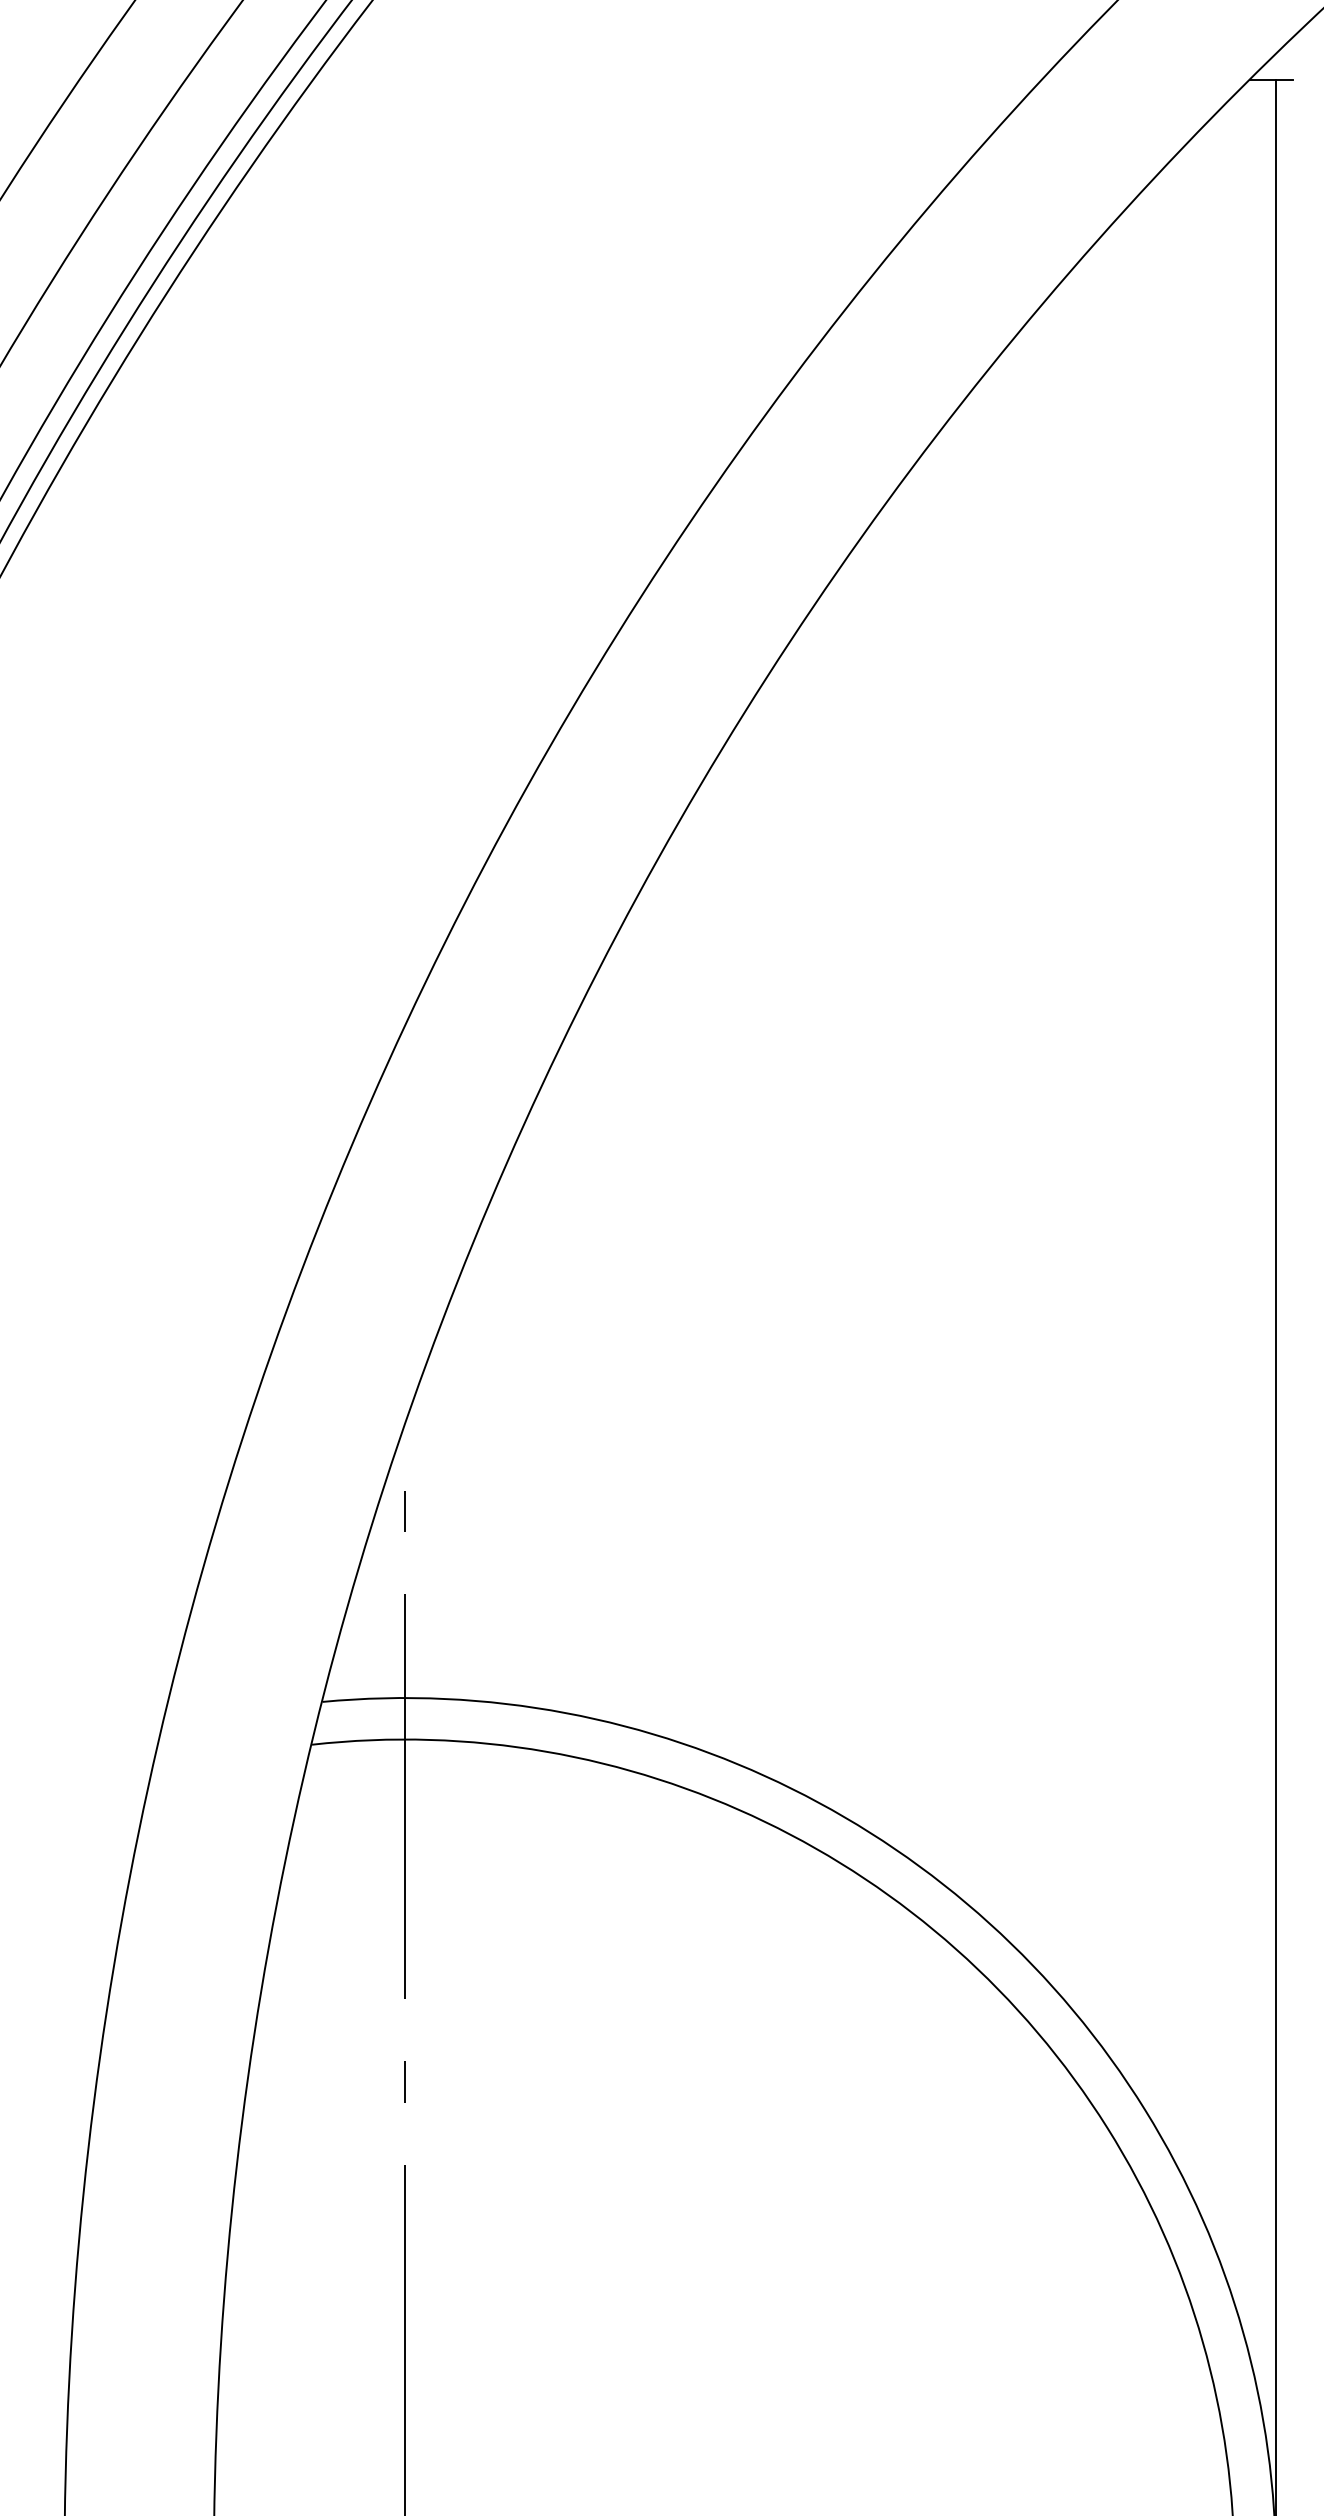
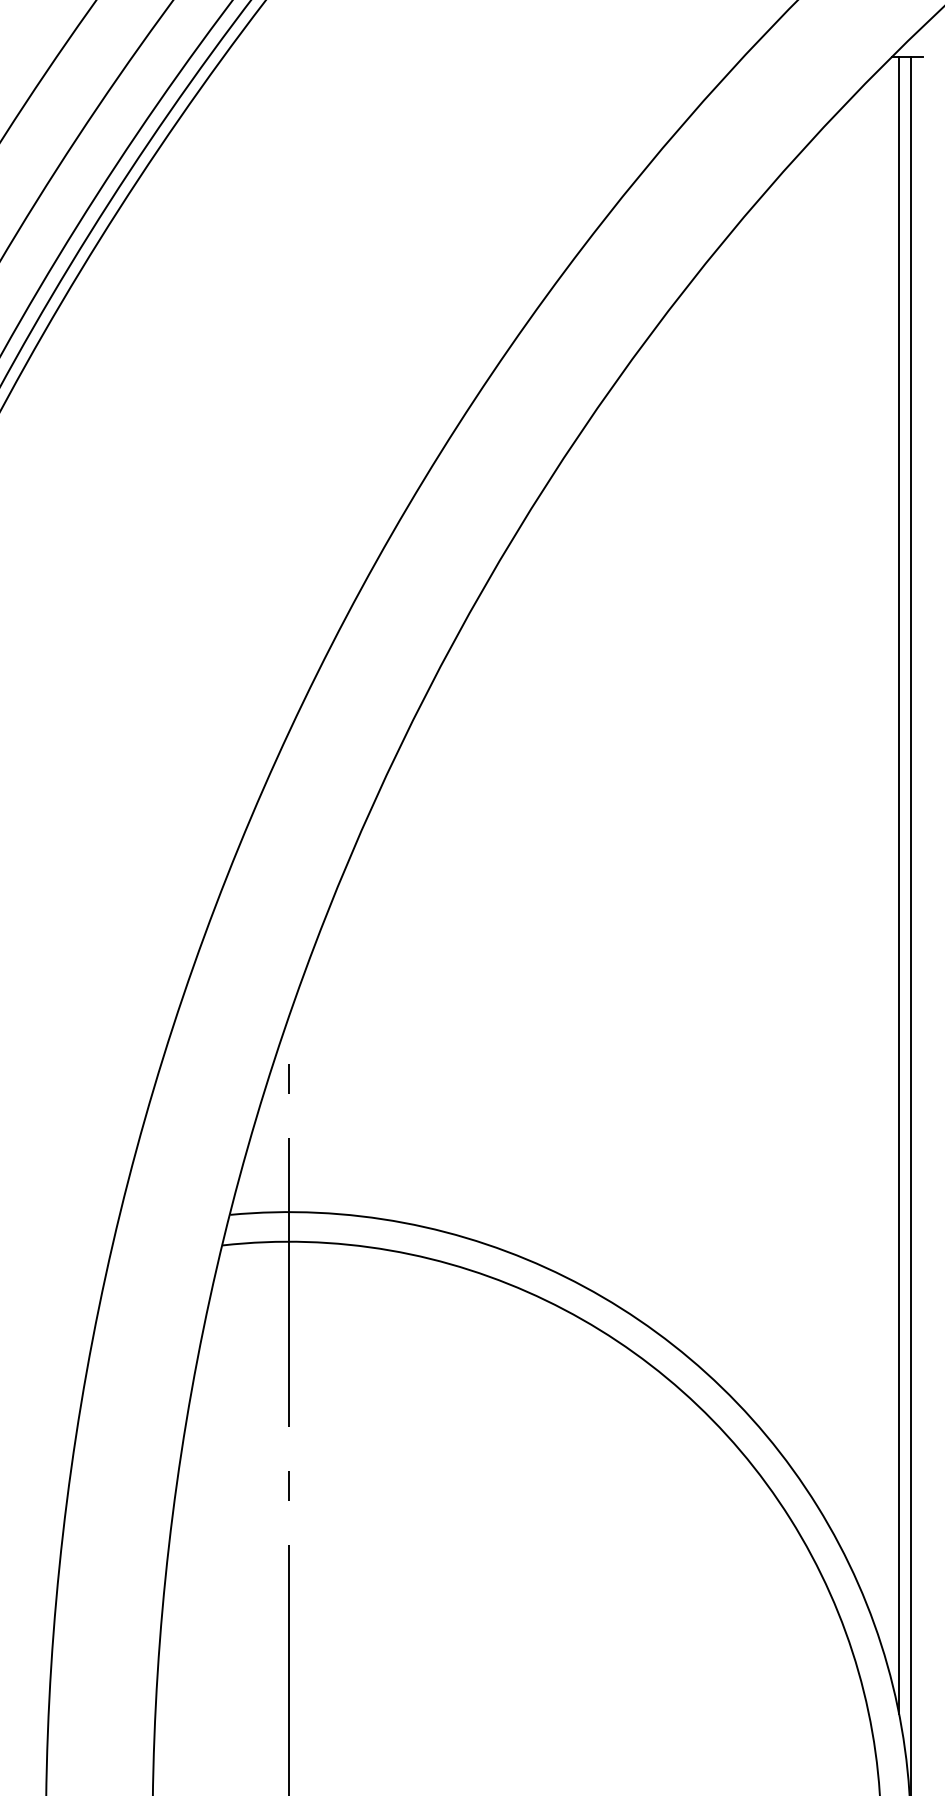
line: (1258, 1239) -> (898, 884), added

